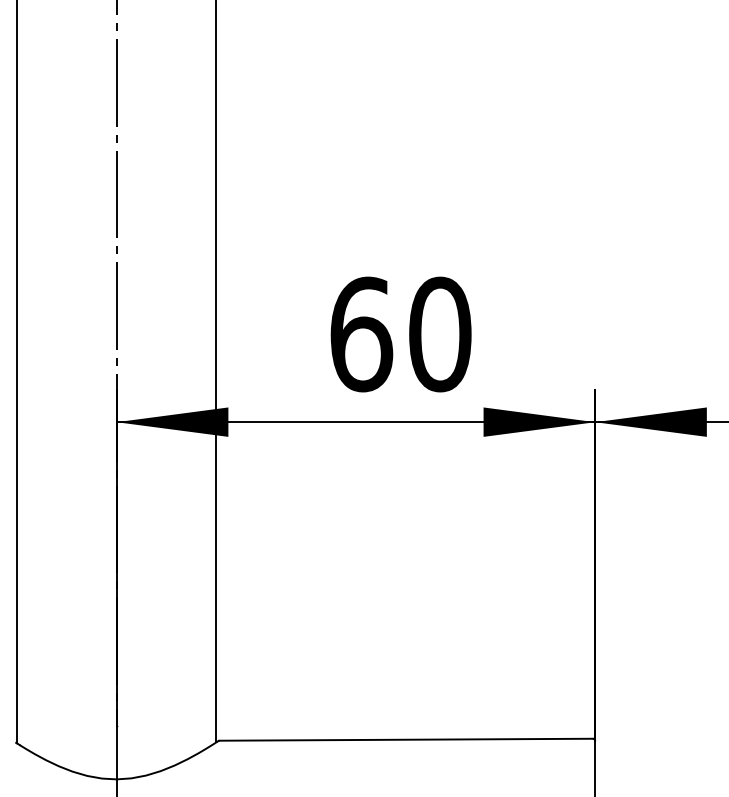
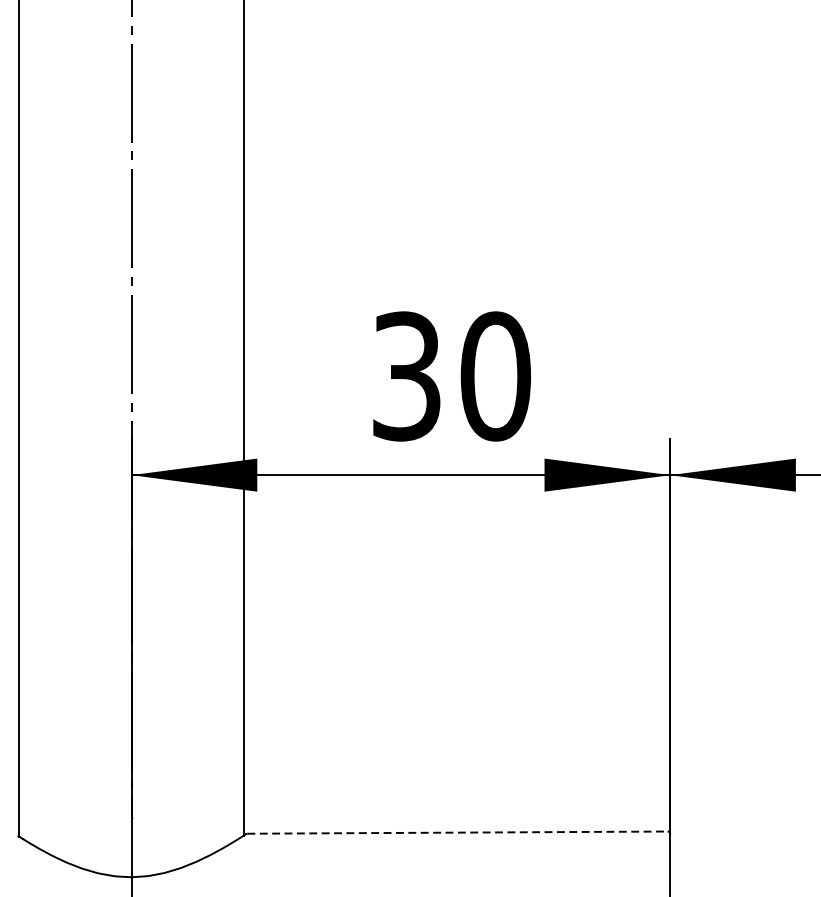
text: (361, 334) -> (407, 376), 60 -> 30
line: (406, 739) -> (457, 832), solid -> dashed

